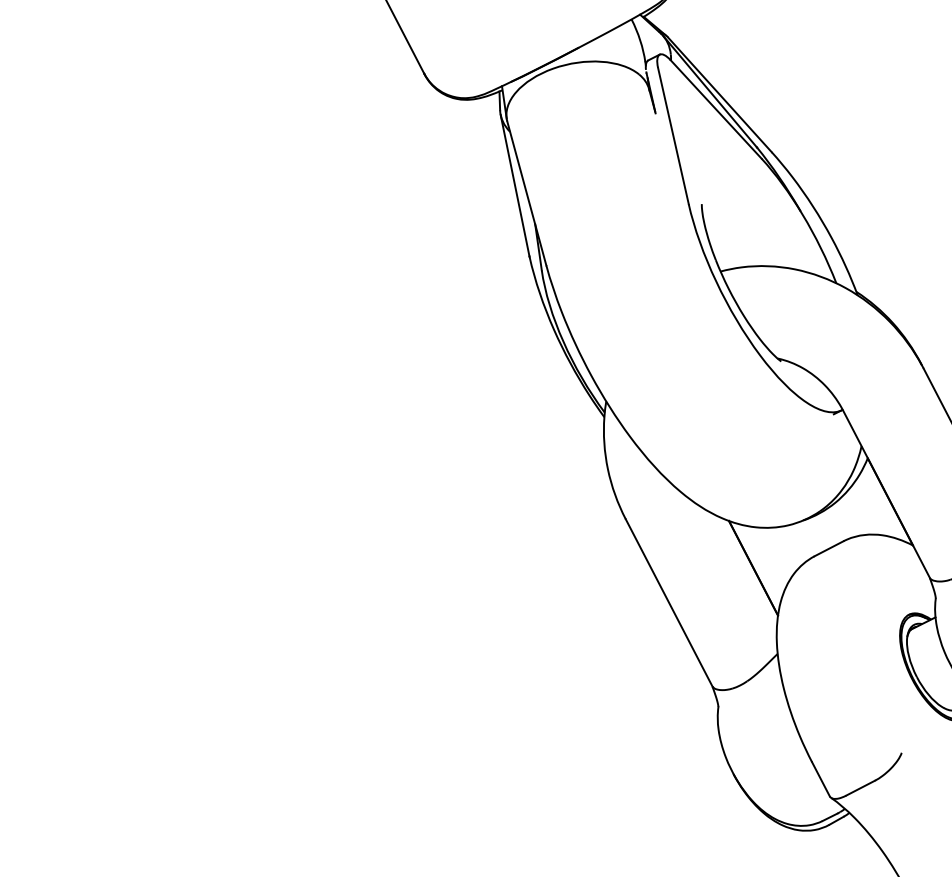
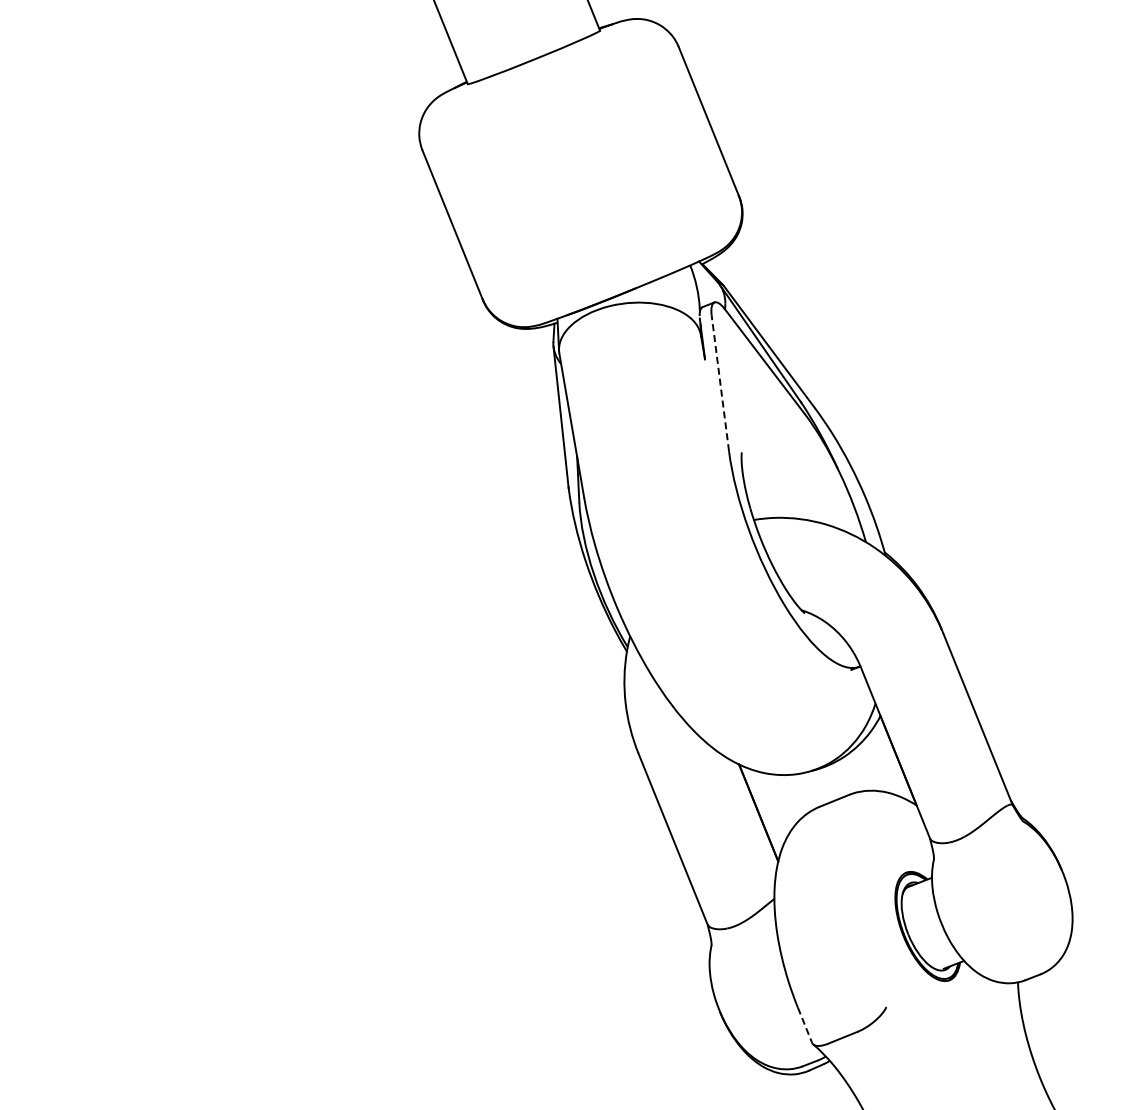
line: (673, 135) -> (720, 382), solid -> dashed
line: (821, 779) -> (805, 1025), solid -> dashed

